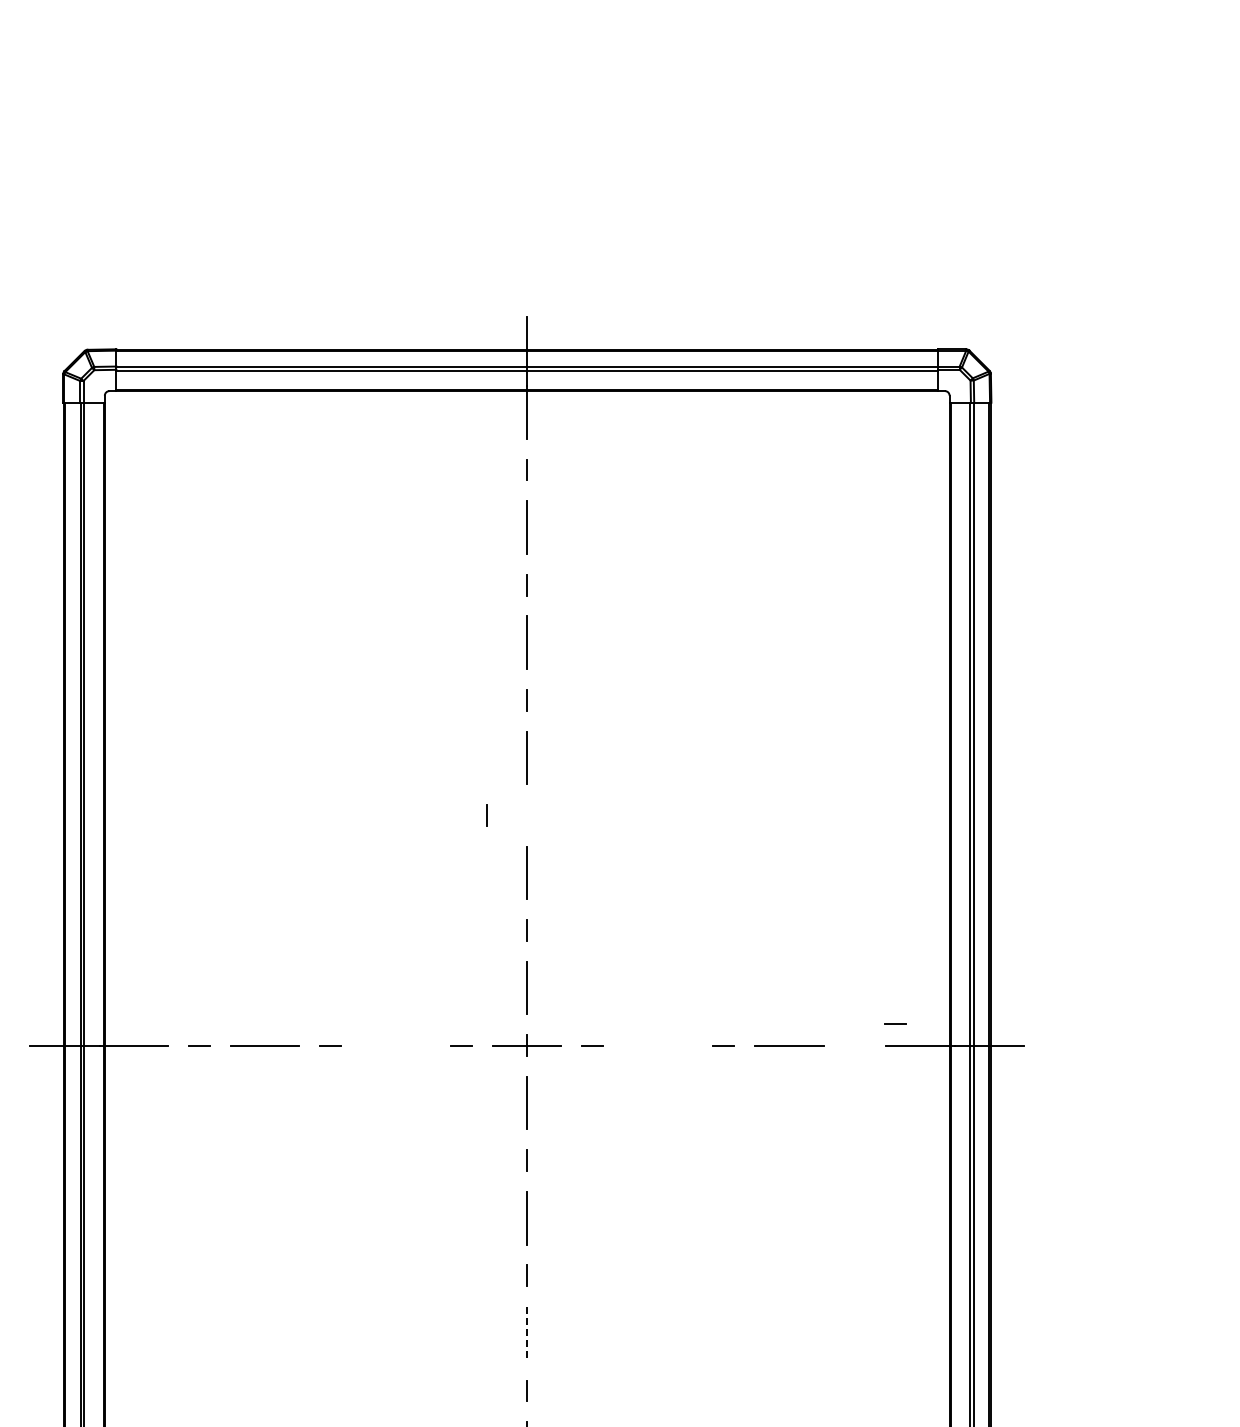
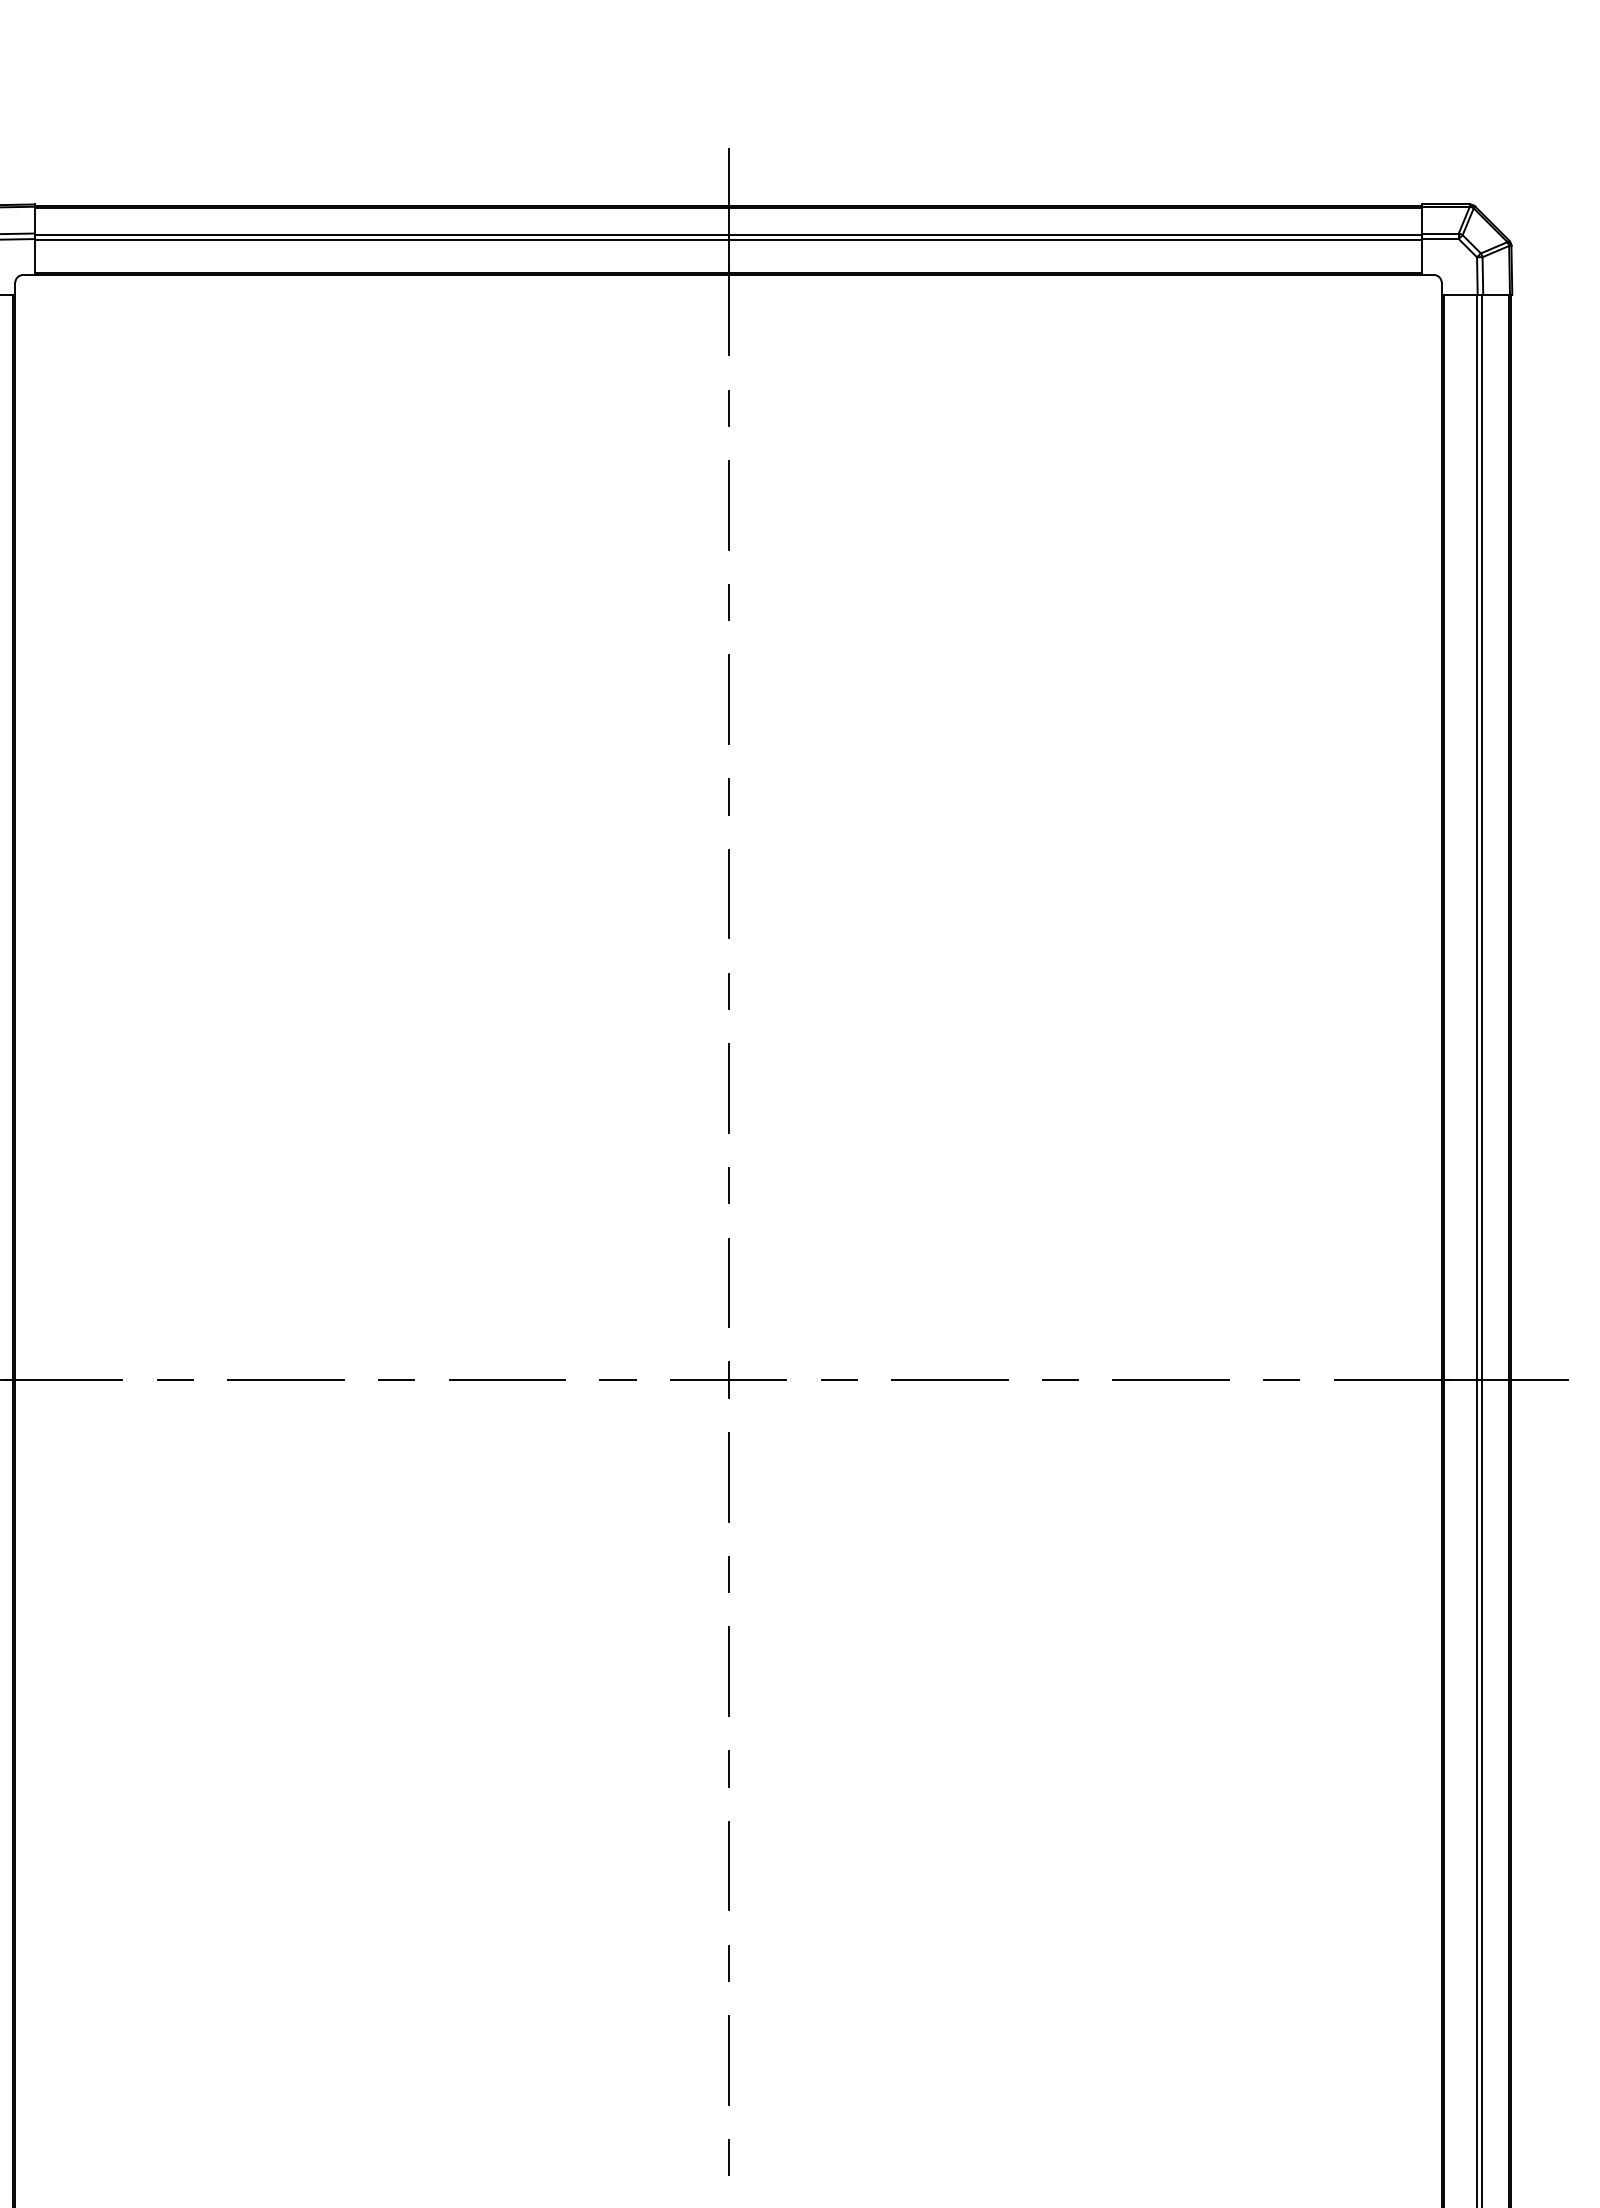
line: (486, 815) -> (727, 991), moved
line: (895, 1023) -> (1281, 1379), moved
line: (396, 1045) -> (507, 1379), added
line: (658, 1045) -> (950, 1379), added
line: (527, 1333) -> (728, 1866), dashed -> solid

